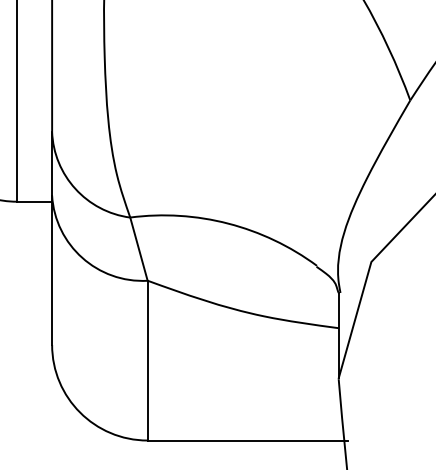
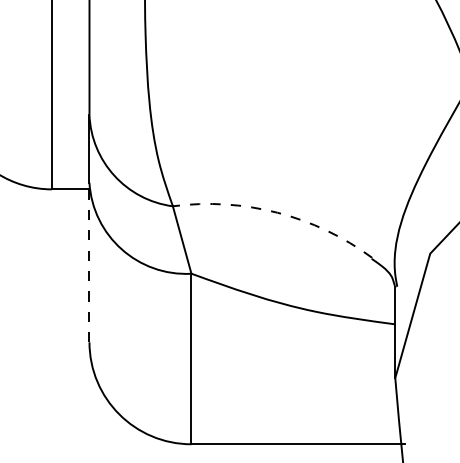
arc: (228, 223) -> (277, 212), solid -> dashed
line: (52, 270) -> (89, 262), solid -> dashed

